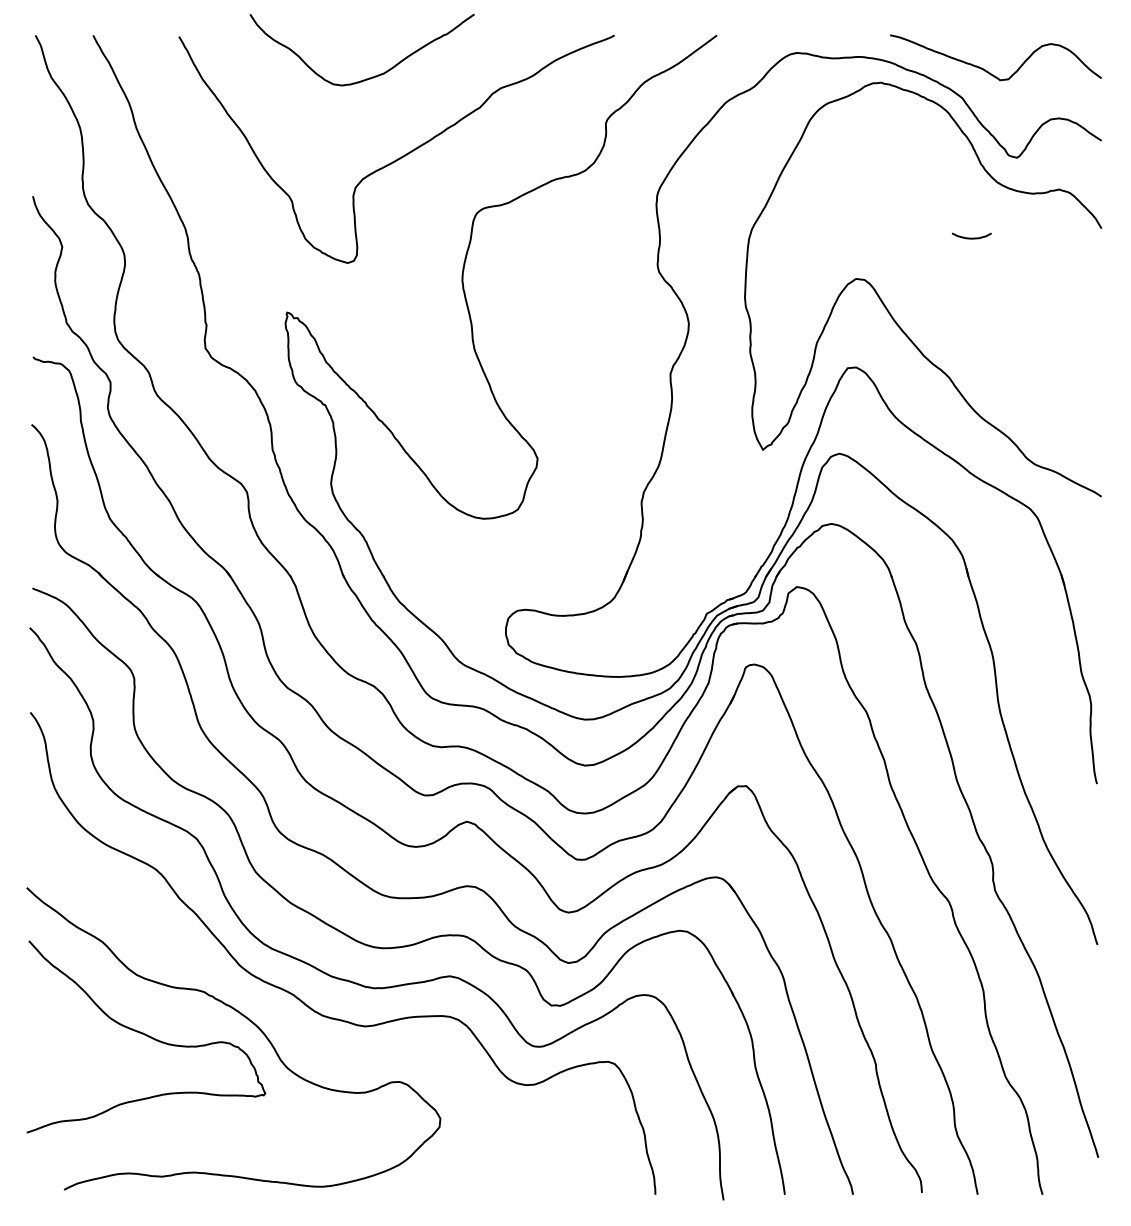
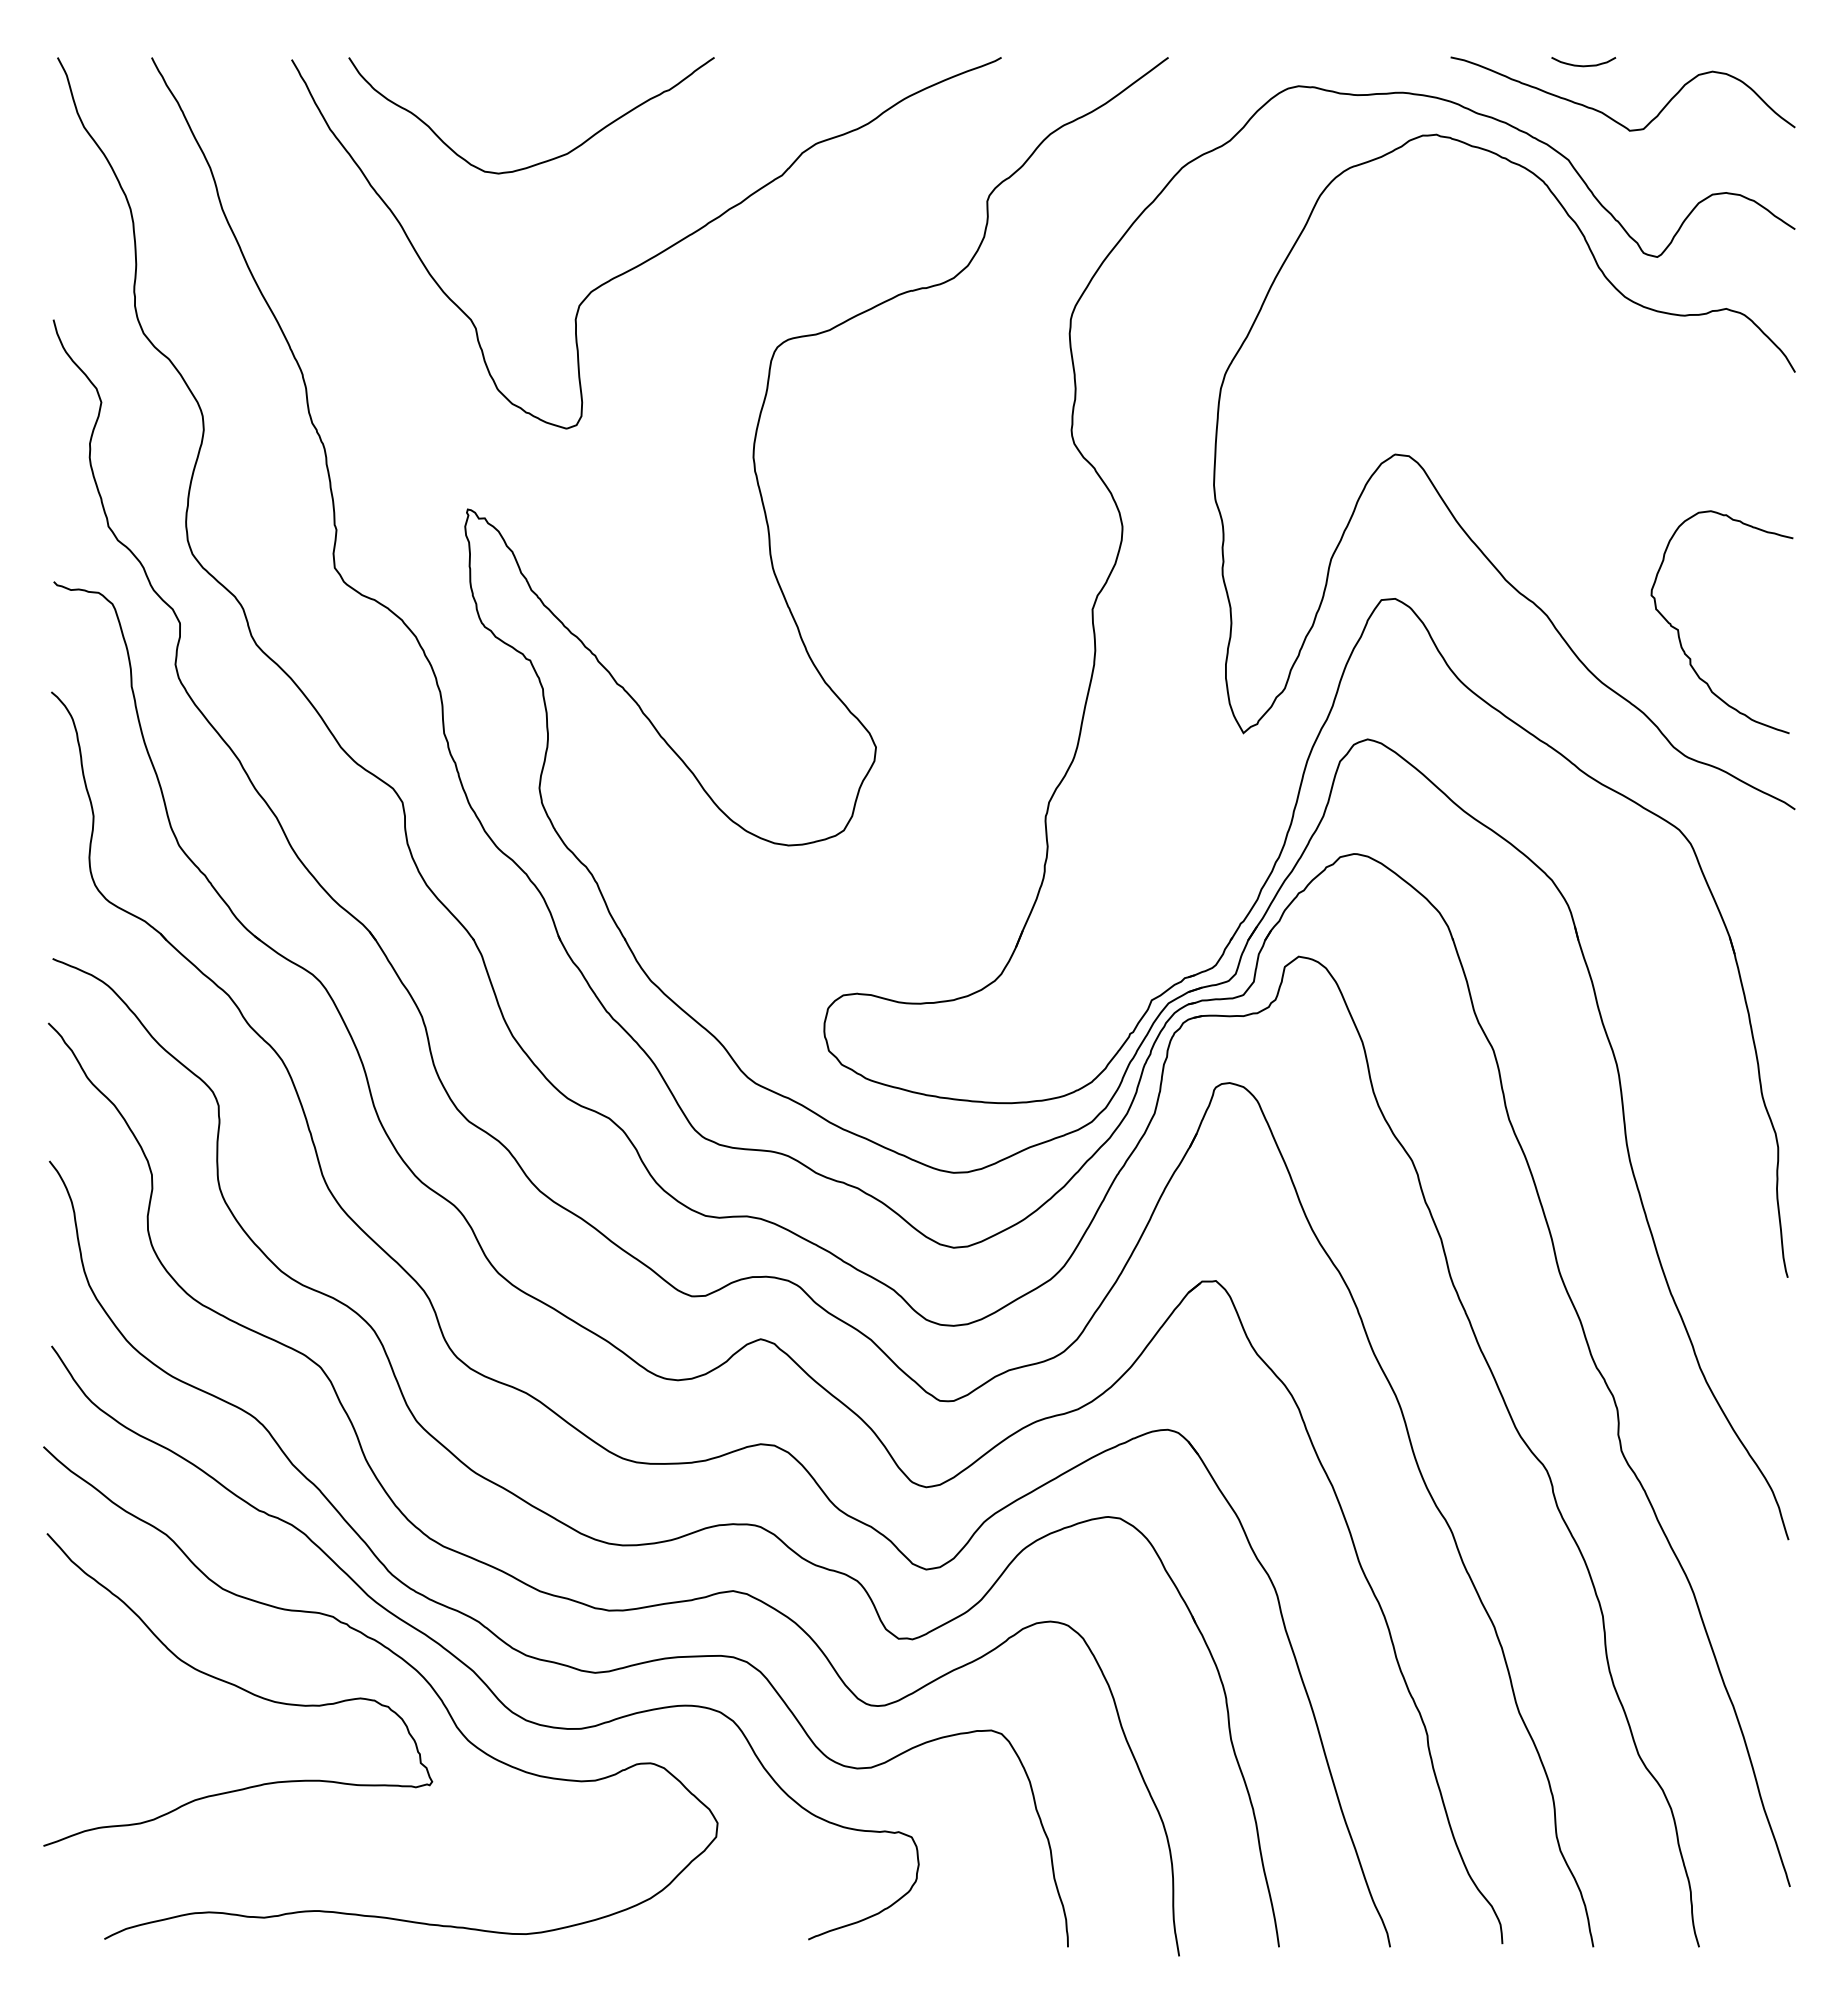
curve: (369, 77) -> (543, 160), moved
curve: (971, 237) -> (1583, 64), moved
curve: (1030, 386) -> (1679, 629), added
curve: (287, 1021) -> (468, 1664), added

